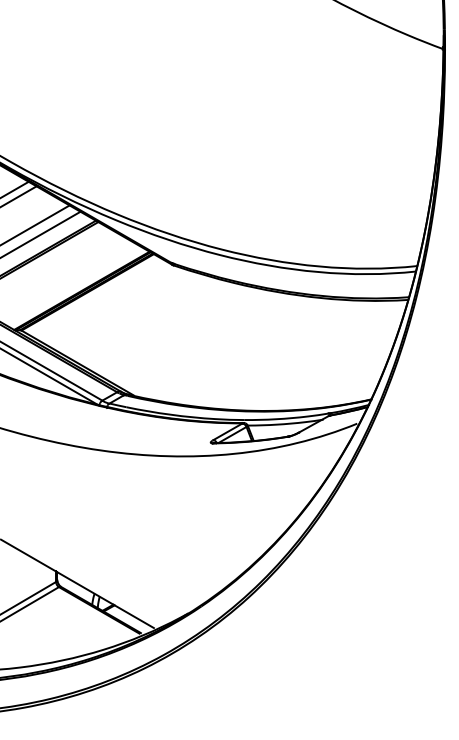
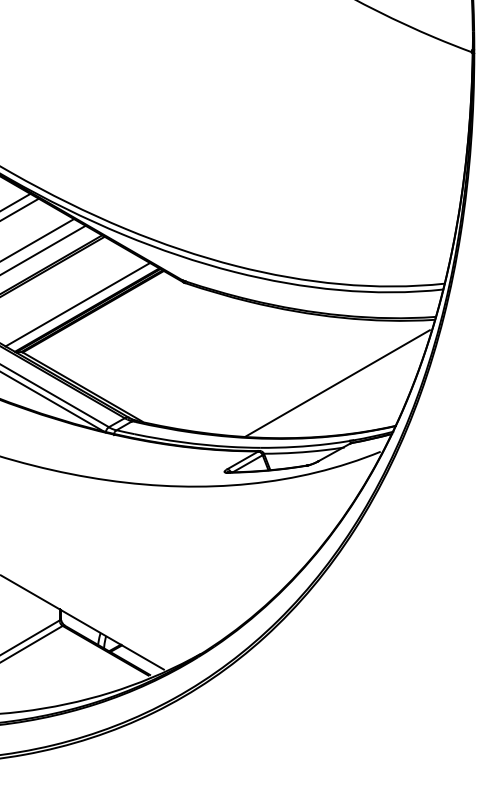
line: (72, 285) -> (77, 304), added
line: (316, 359) -> (337, 383), added

